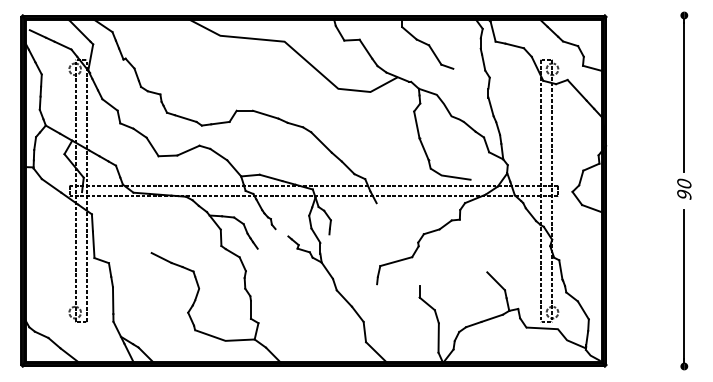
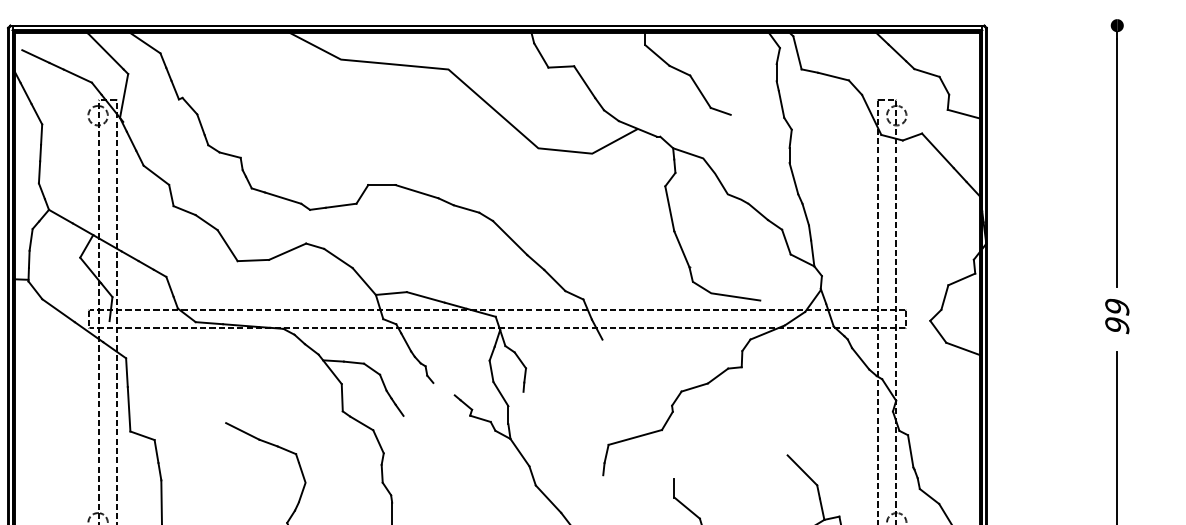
text: (684, 183) -> (1117, 306), 90 -> 99

